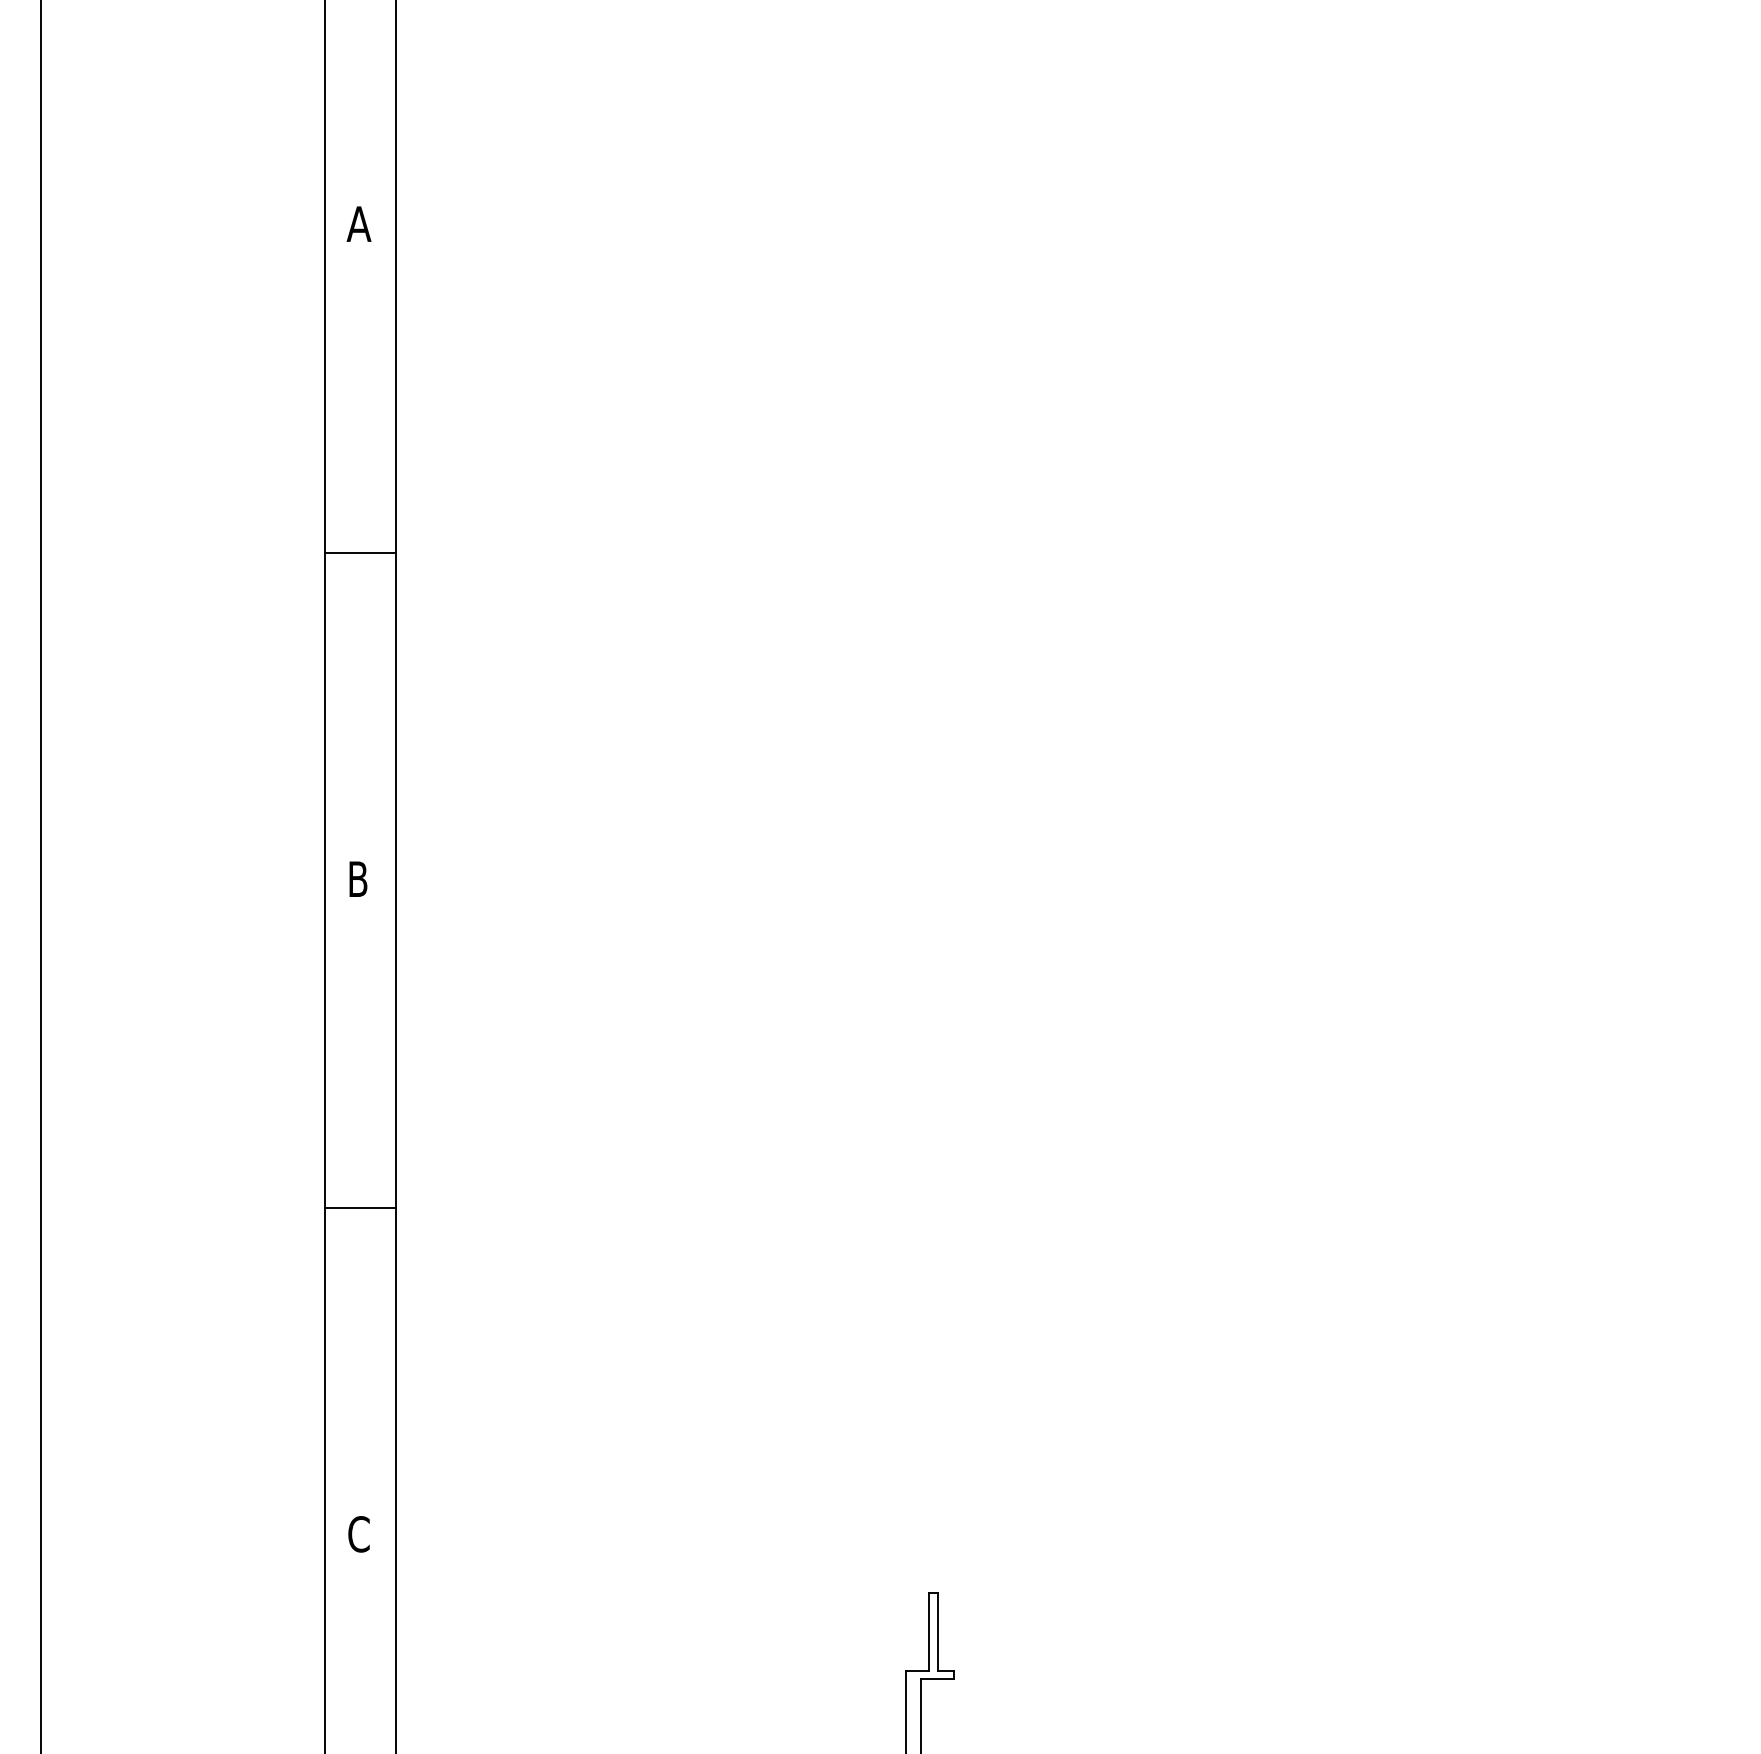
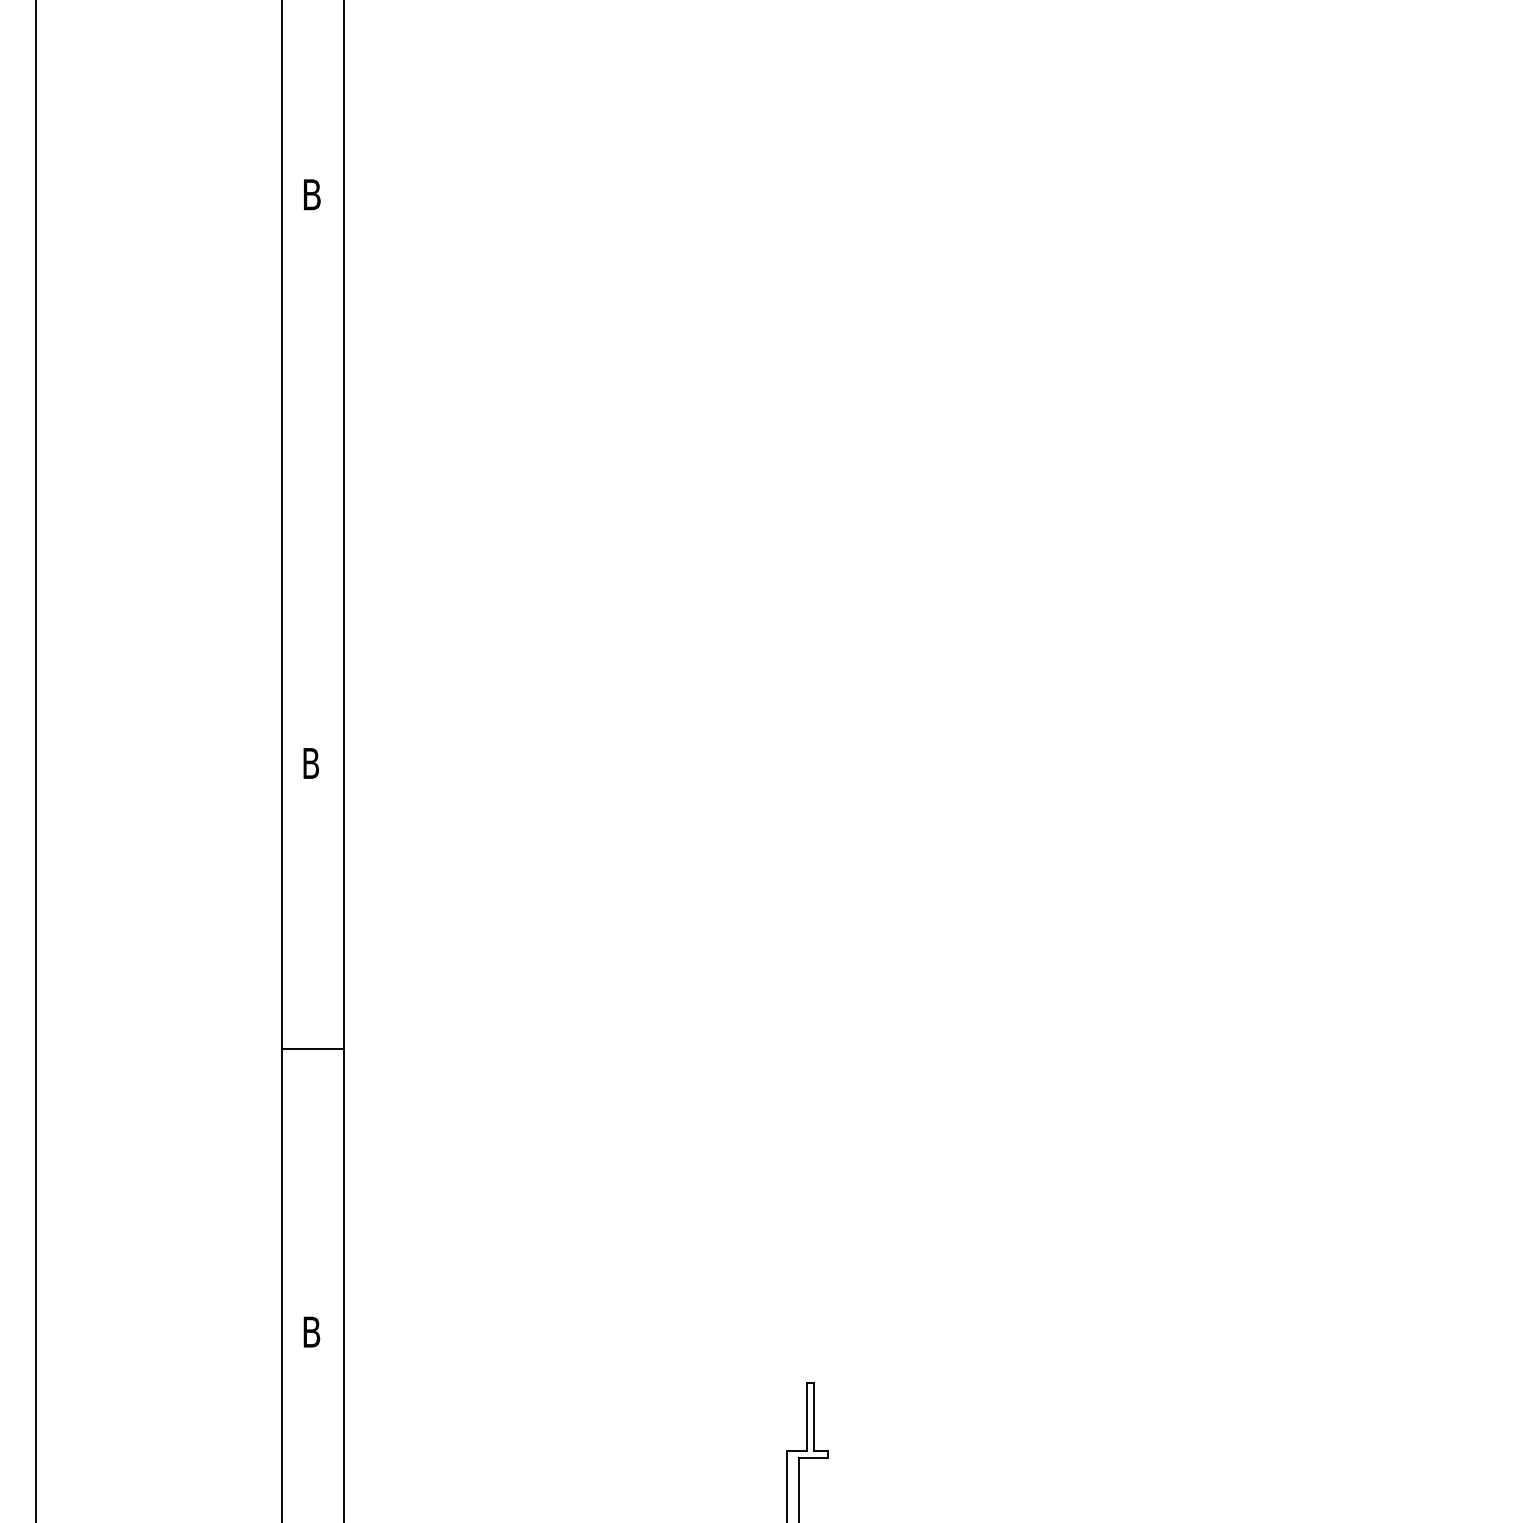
text: (358, 223) -> (311, 194), A -> B
line: (359, 553) -> (312, 480), removed
text: (358, 1534) -> (311, 1332), C -> B

